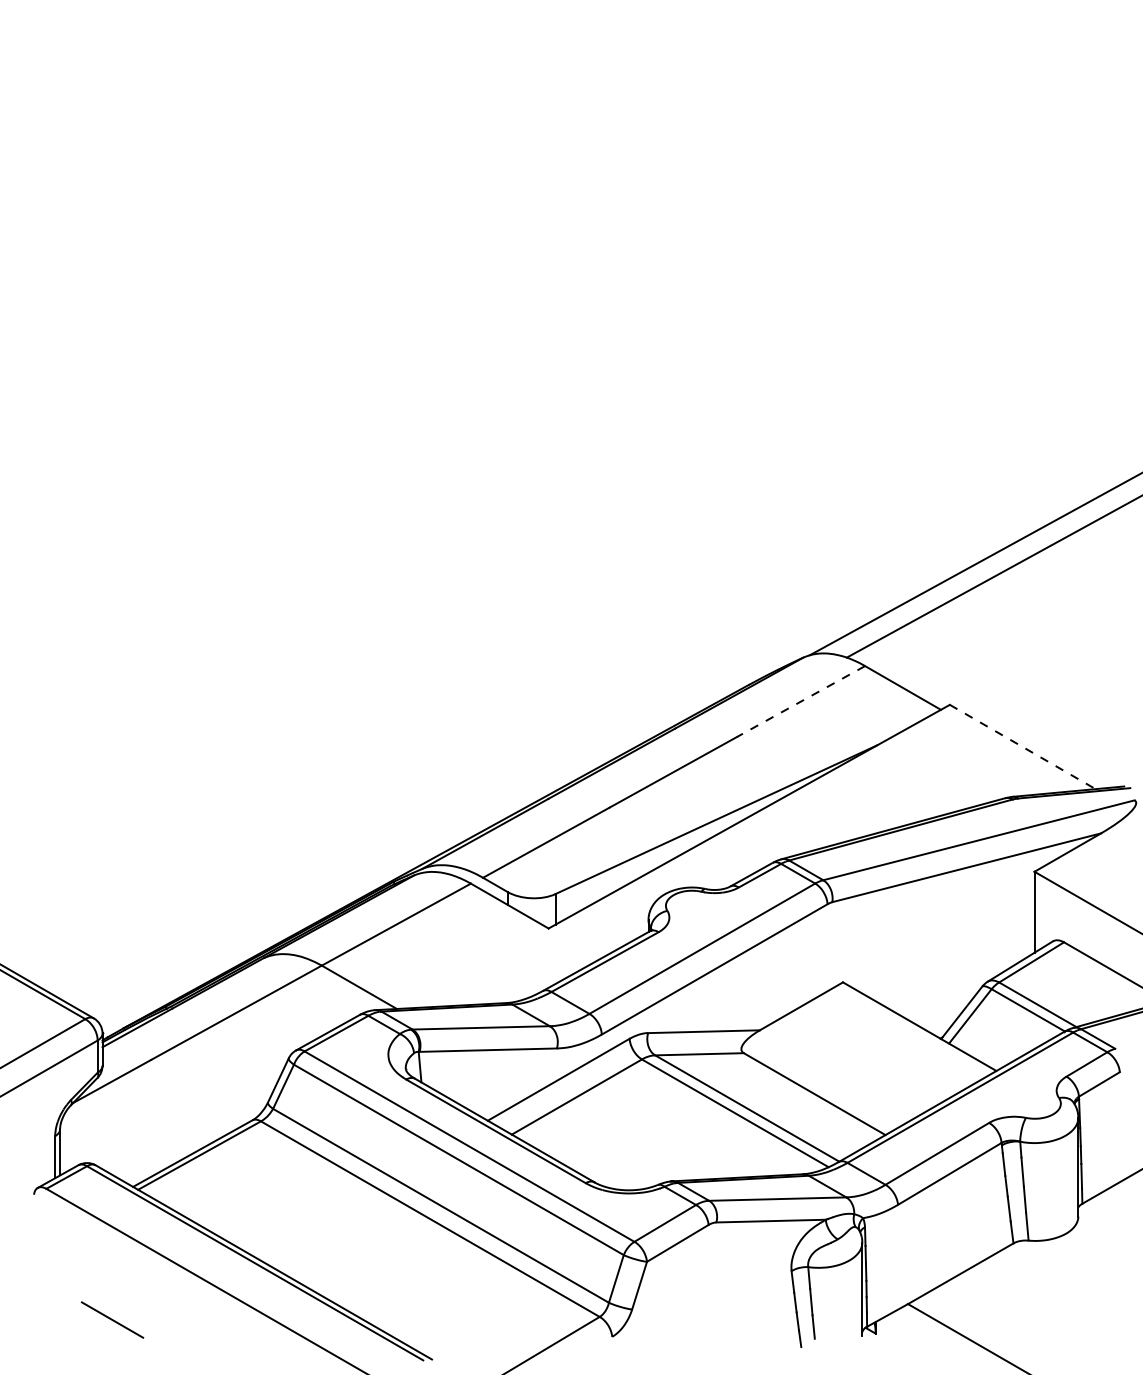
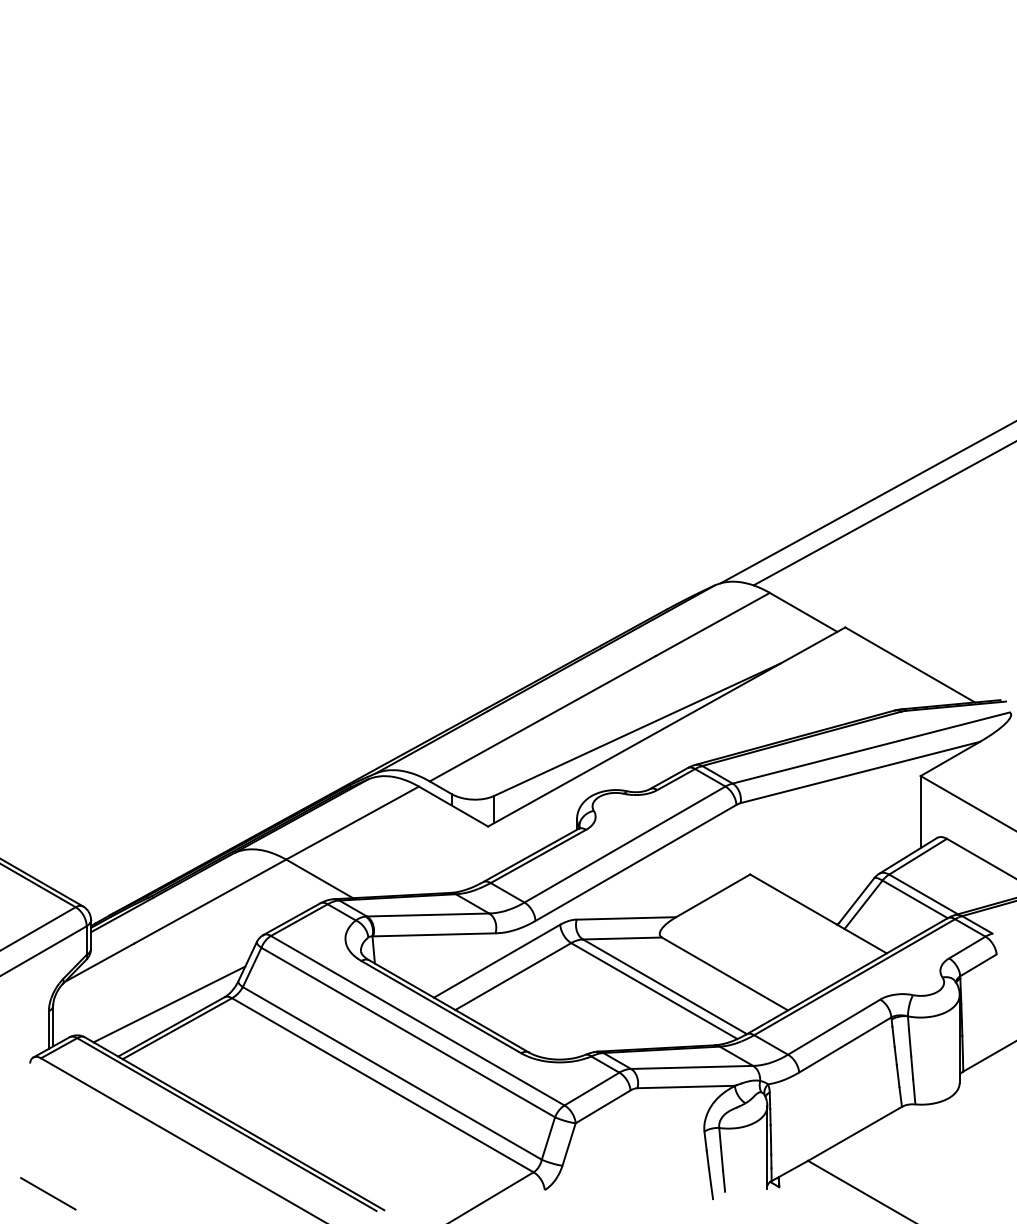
line: (800, 701) -> (712, 624), dashed -> solid
line: (1023, 747) -> (910, 665), dashed -> solid
line: (190, 1127) -> (169, 1003), added
line: (112, 1319) -> (48, 1193), moved

